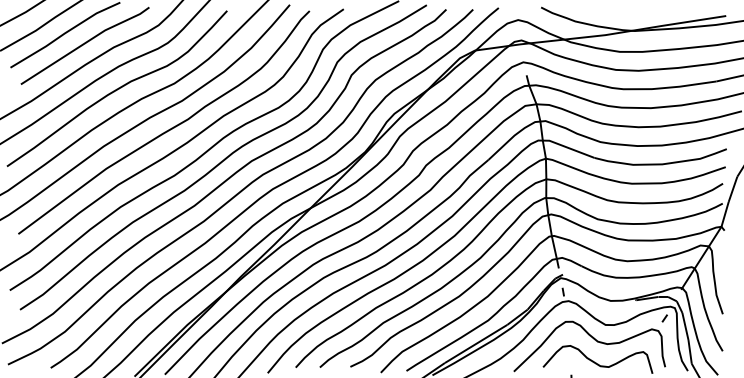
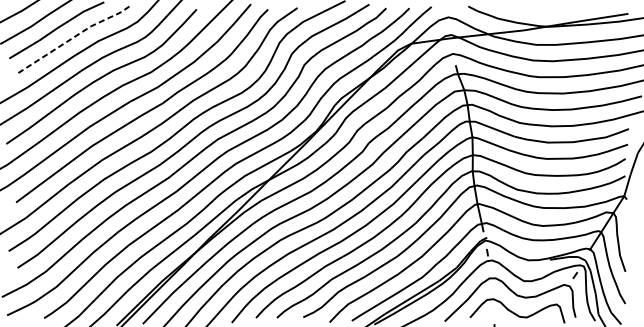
line: (85, 43) -> (74, 37), solid -> dashed

